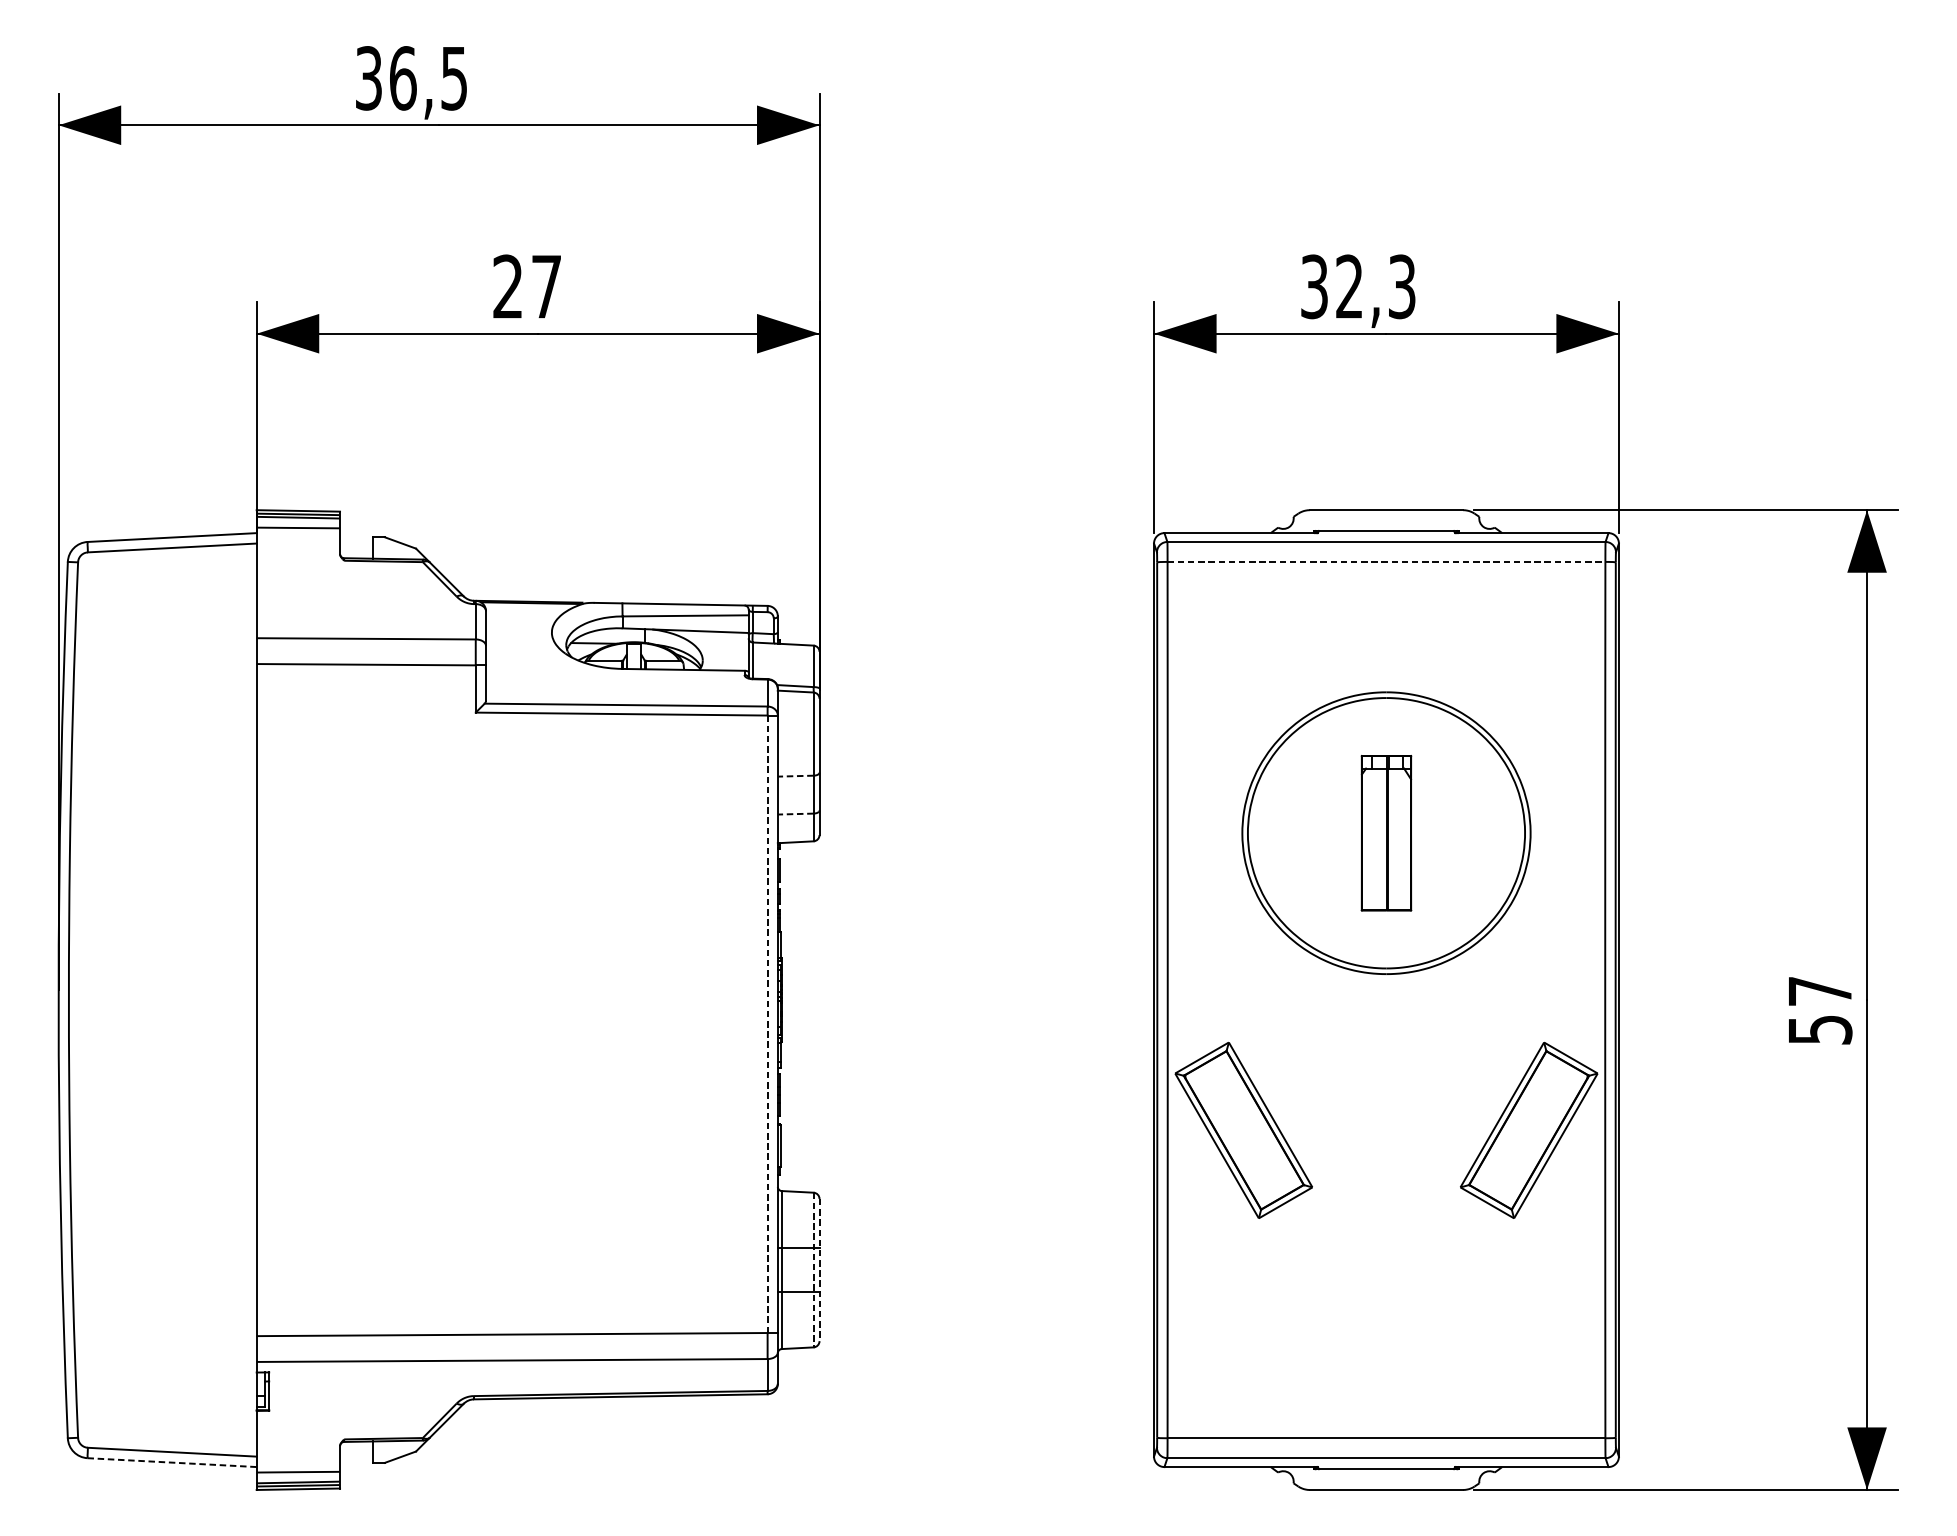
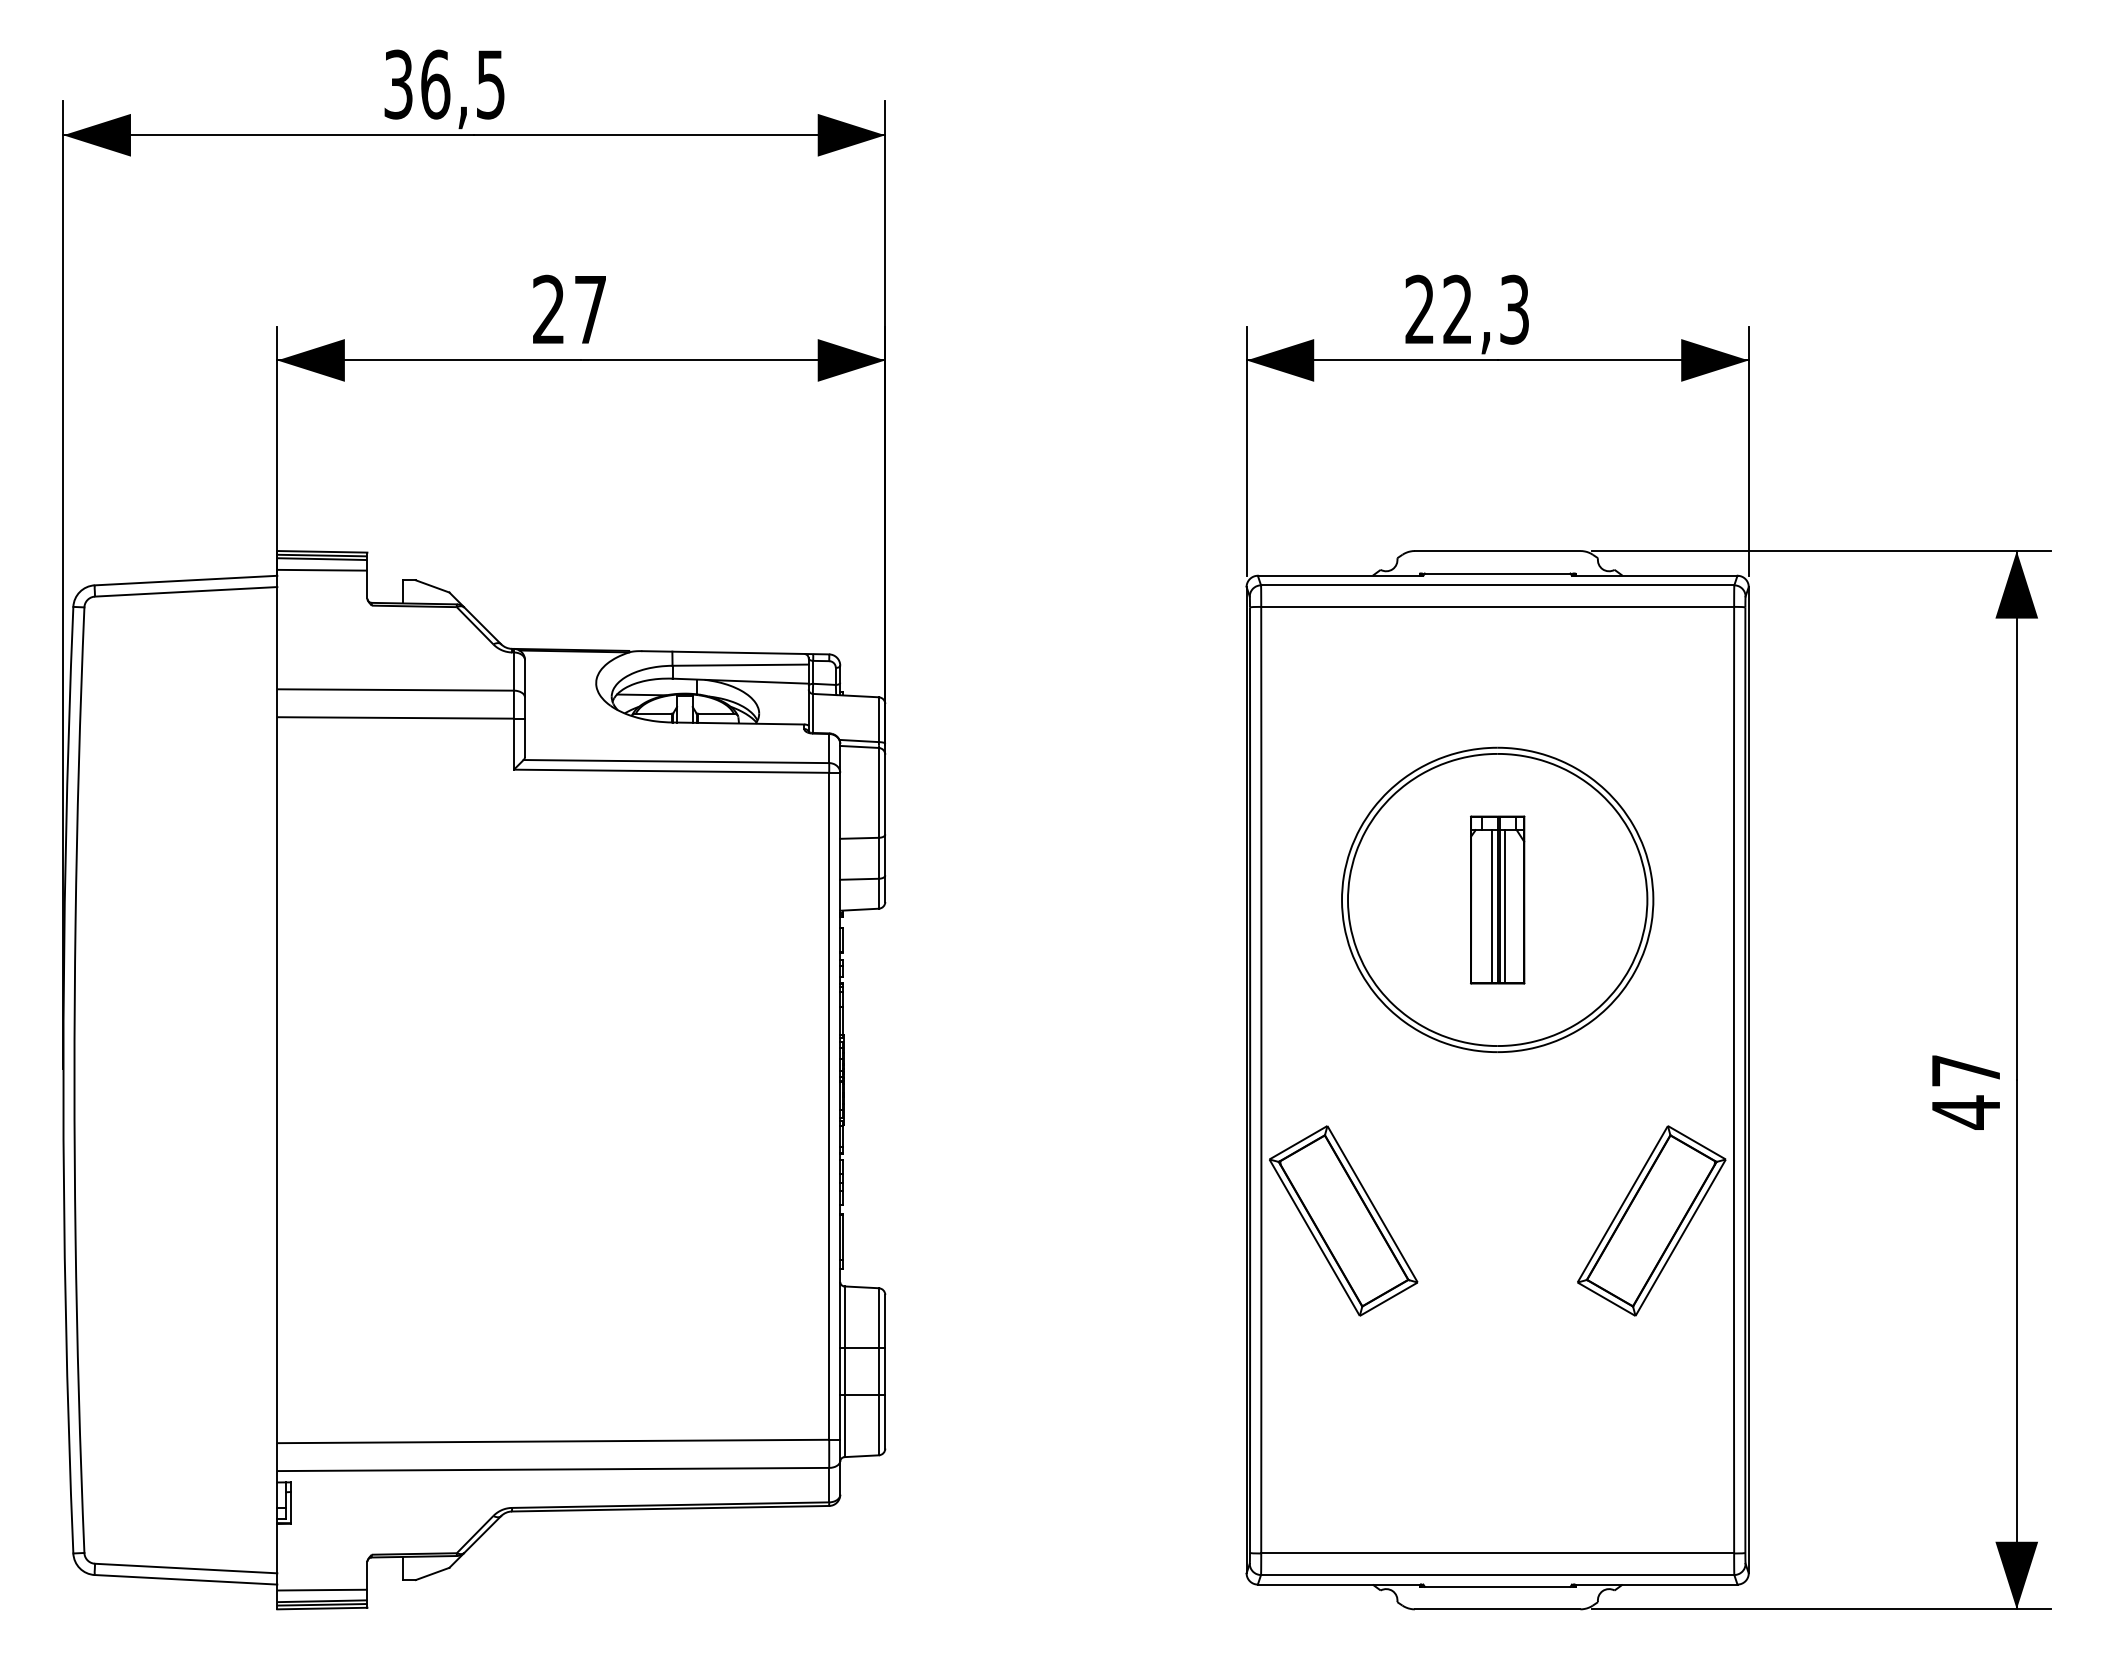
text: (1314, 286) -> (1419, 309), 32,3 -> 22,3
line: (1387, 561) -> (1498, 606), dashed -> solid
line: (795, 776) -> (859, 838), dashed -> solid
line: (795, 814) -> (859, 879), dashed -> solid
line: (1380, 839) -> (1491, 906), added
line: (1393, 839) -> (1505, 906), added
line: (767, 1024) -> (829, 1106), dashed -> solid
text: (1820, 1030) -> (1966, 1112), 57 -> 47
line: (813, 1269) -> (878, 1371), dashed -> solid
line: (819, 1269) -> (885, 1371), dashed -> solid
line: (171, 1462) -> (185, 1579), dashed -> solid

